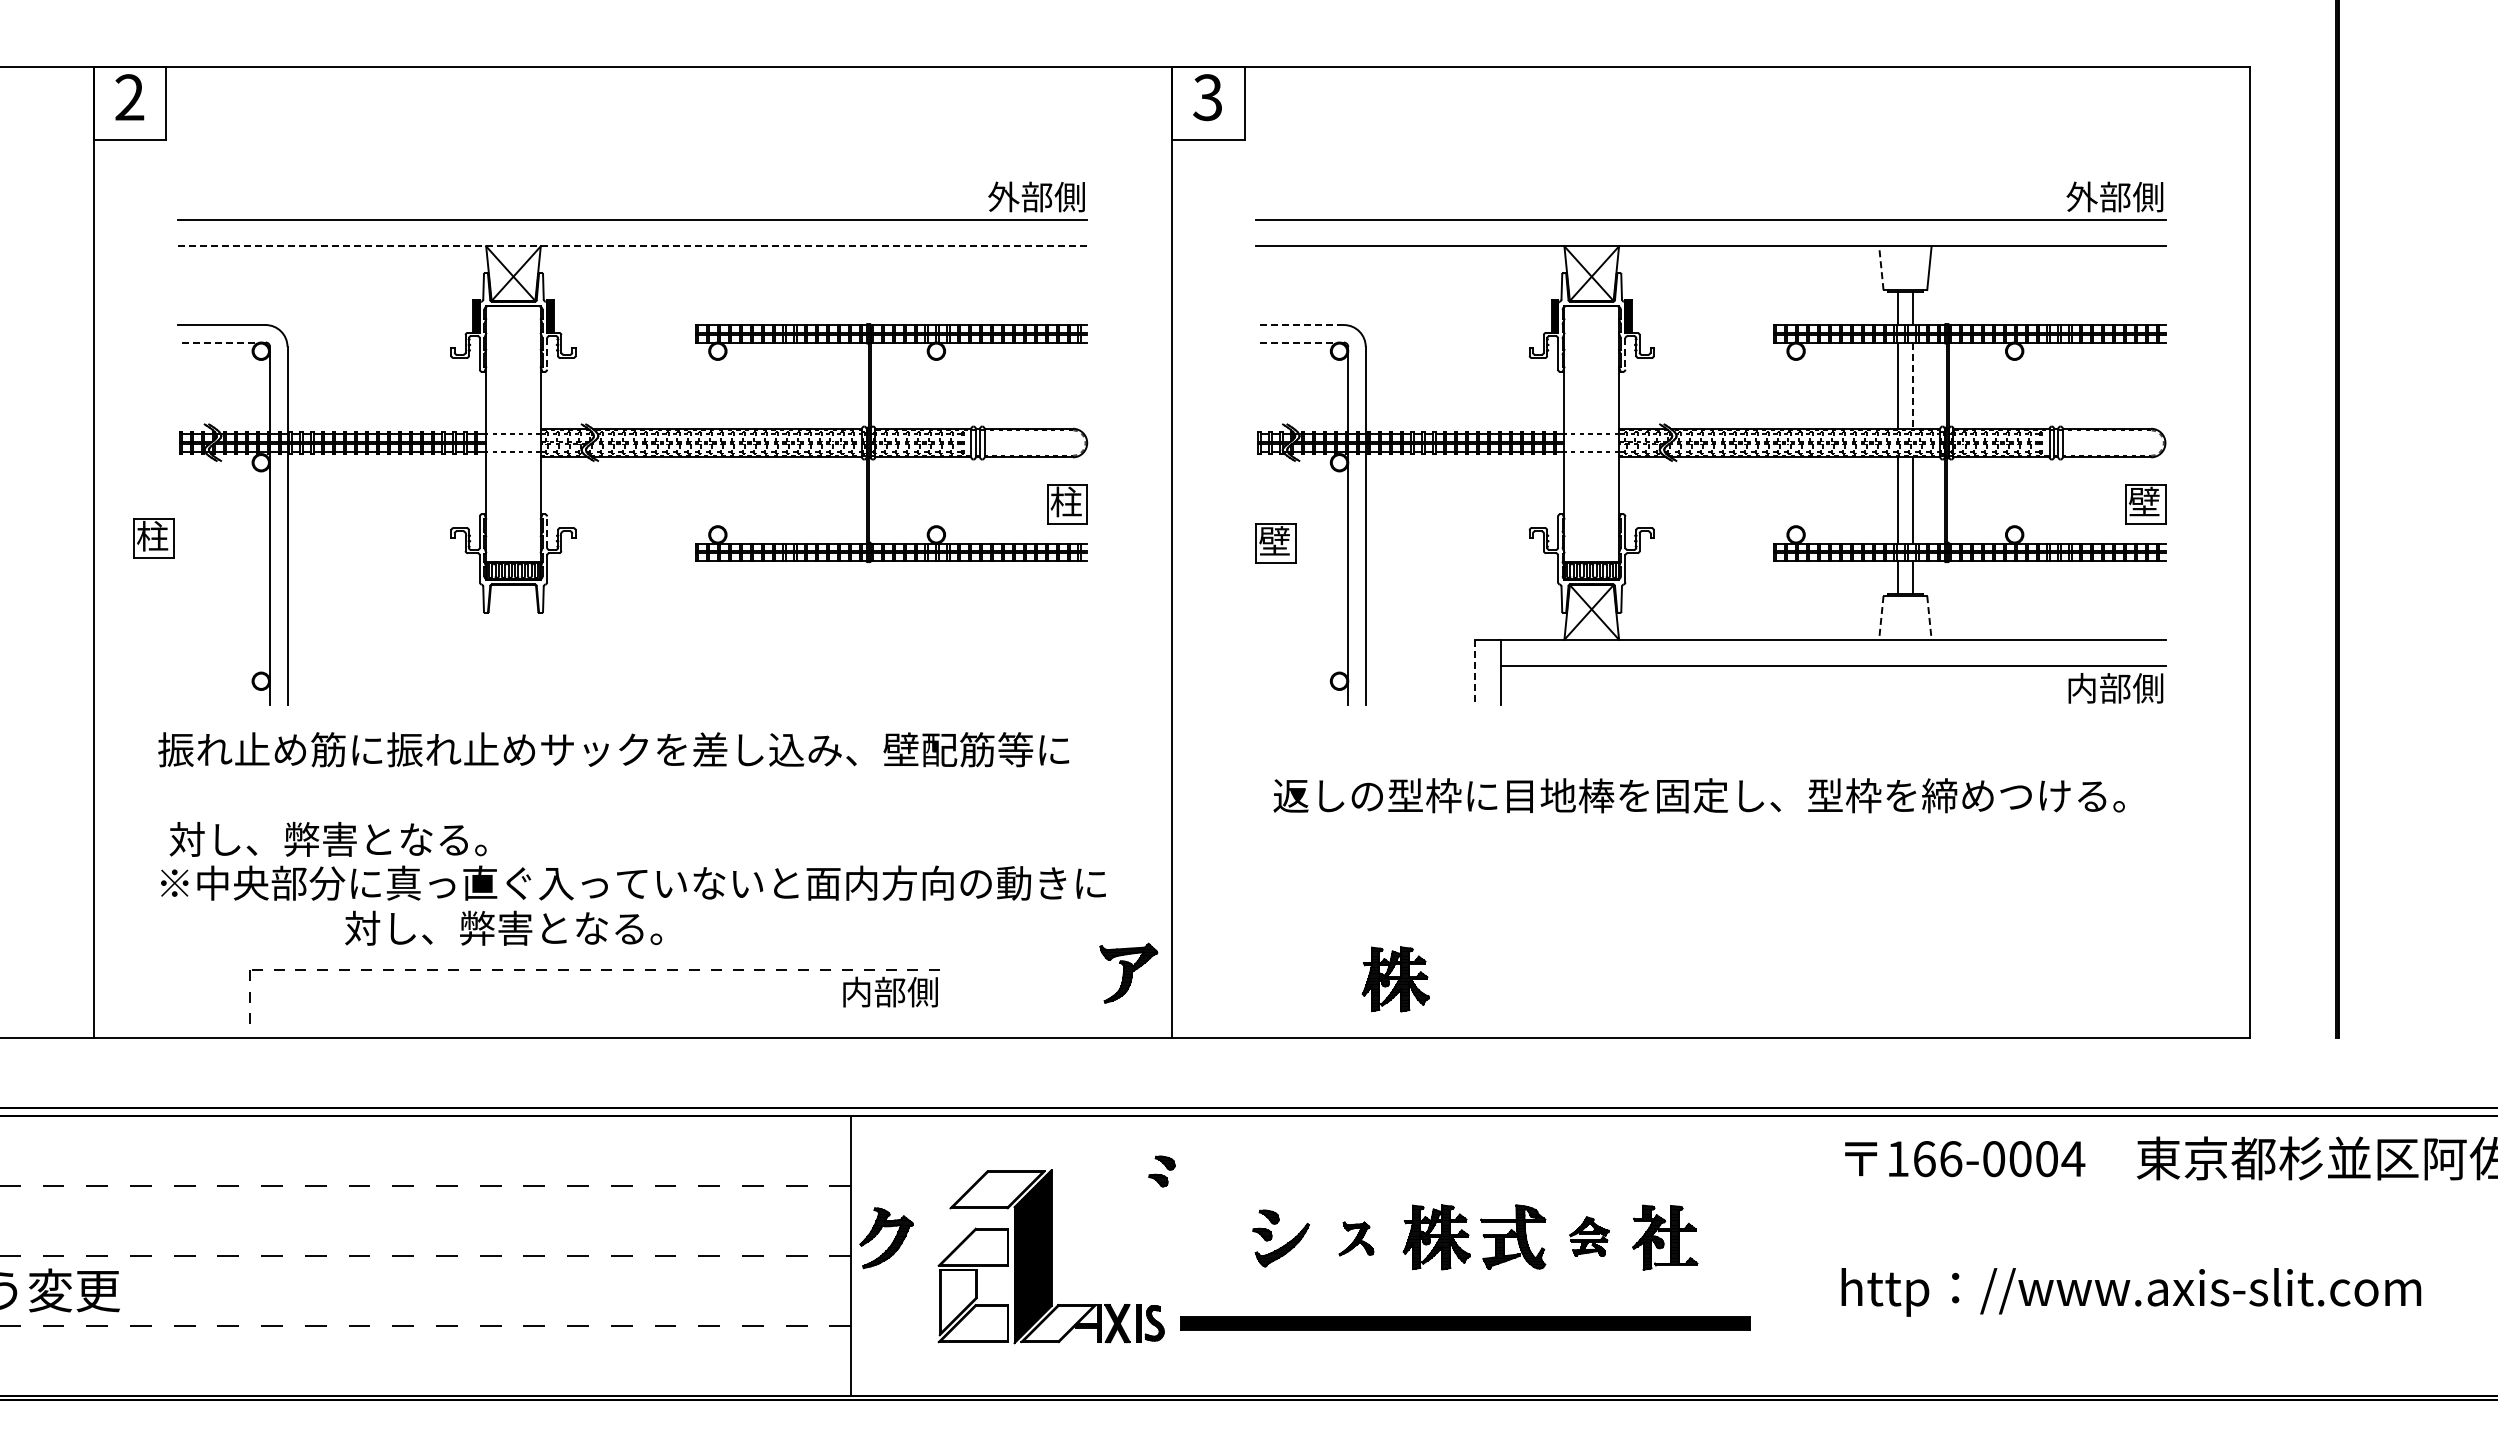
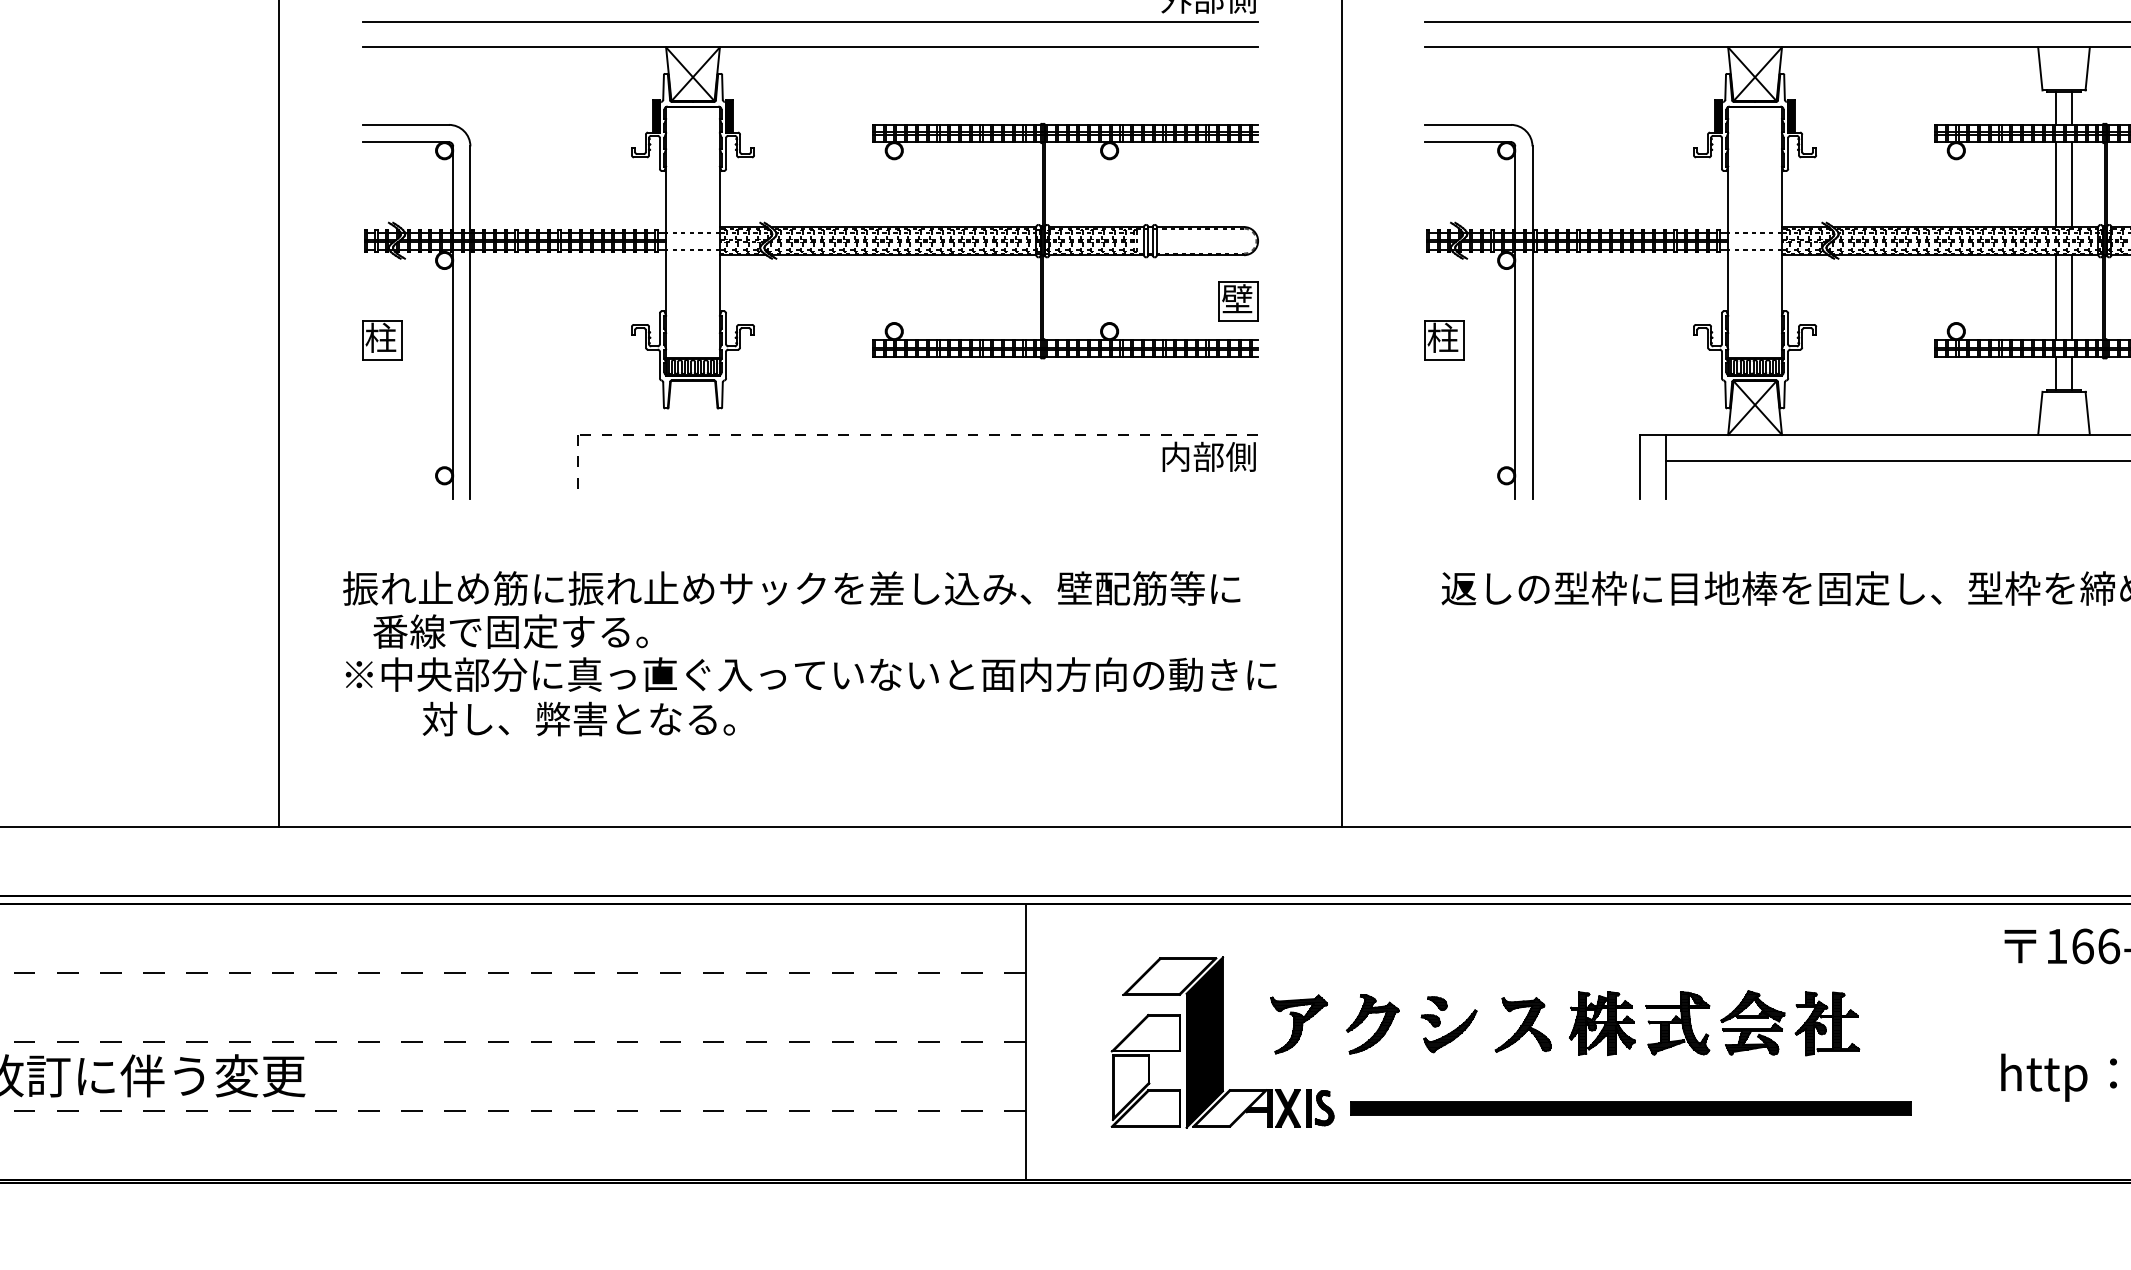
line: (632, 246) -> (810, 47), dashed -> solid
line: (1881, 268) -> (2040, 69), dashed -> solid
line: (1300, 325) -> (1468, 125), dashed -> solid
line: (221, 342) -> (405, 142), dashed -> solid
line: (1300, 342) -> (1468, 142), dashed -> solid
line: (547, 354) -> (726, 153), dashed -> solid
line: (1625, 354) -> (1788, 153), dashed -> solid
line: (1913, 386) -> (2072, 185), dashed -> solid
text: (1065, 501) -> (1236, 298), 柱 -> 壁
line: (547, 532) -> (726, 329), dashed -> solid
part: (153, 538) -> (381, 340), moved
text: (1274, 541) -> (1442, 338), 壁 -> 柱
line: (1881, 617) -> (2040, 412), dashed -> solid
line: (1929, 617) -> (2087, 412), dashed -> solid
line: (1475, 672) -> (1640, 467), dashed -> solid
text: (613, 749) -> (791, 588), moved
text: (327, 839) -> (509, 631), 対し、弊害となる。 -> 番線で固定する。
text: (503, 927) -> (578, 718), moved
part: (590, 970) -> (913, 435), moved
part: (1128, 972) -> (1298, 1023), moved
part: (1395, 979) -> (1561, 769), removed
part: (1161, 1171) -> (1331, 958), removed
part: (1589, 1236) -> (1752, 1022), size x1.67
part: (1356, 1238) -> (1523, 1024), size x1.67
part: (892, 1241) -> (1378, 1027), moved

